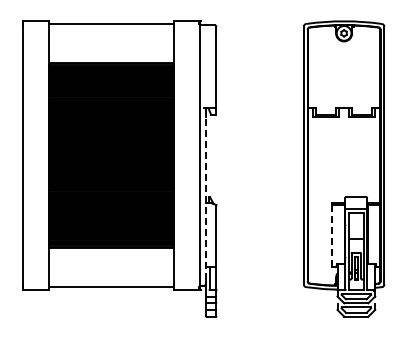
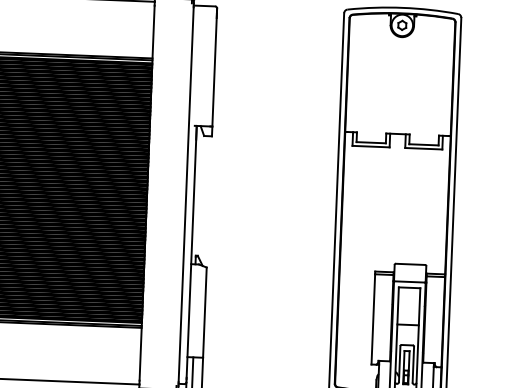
line: (205, 194) -> (191, 251), dashed -> solid
line: (332, 235) -> (373, 318), dashed -> solid

